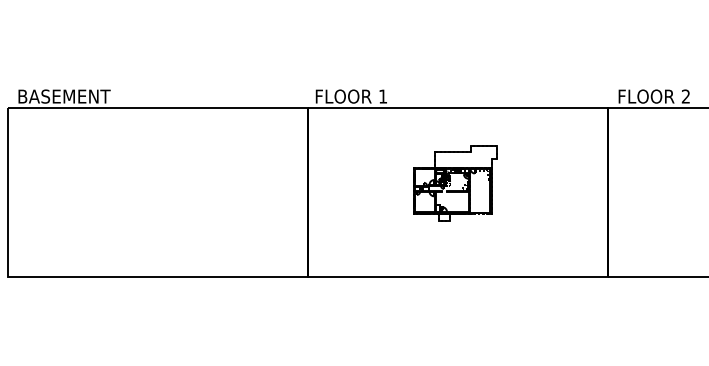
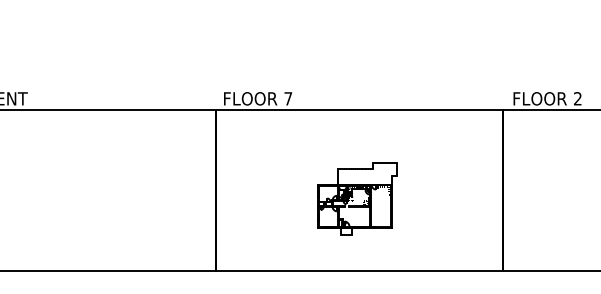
text: (383, 96) -> (288, 98), 1 -> 7
part: (455, 183) -> (357, 199), moved

